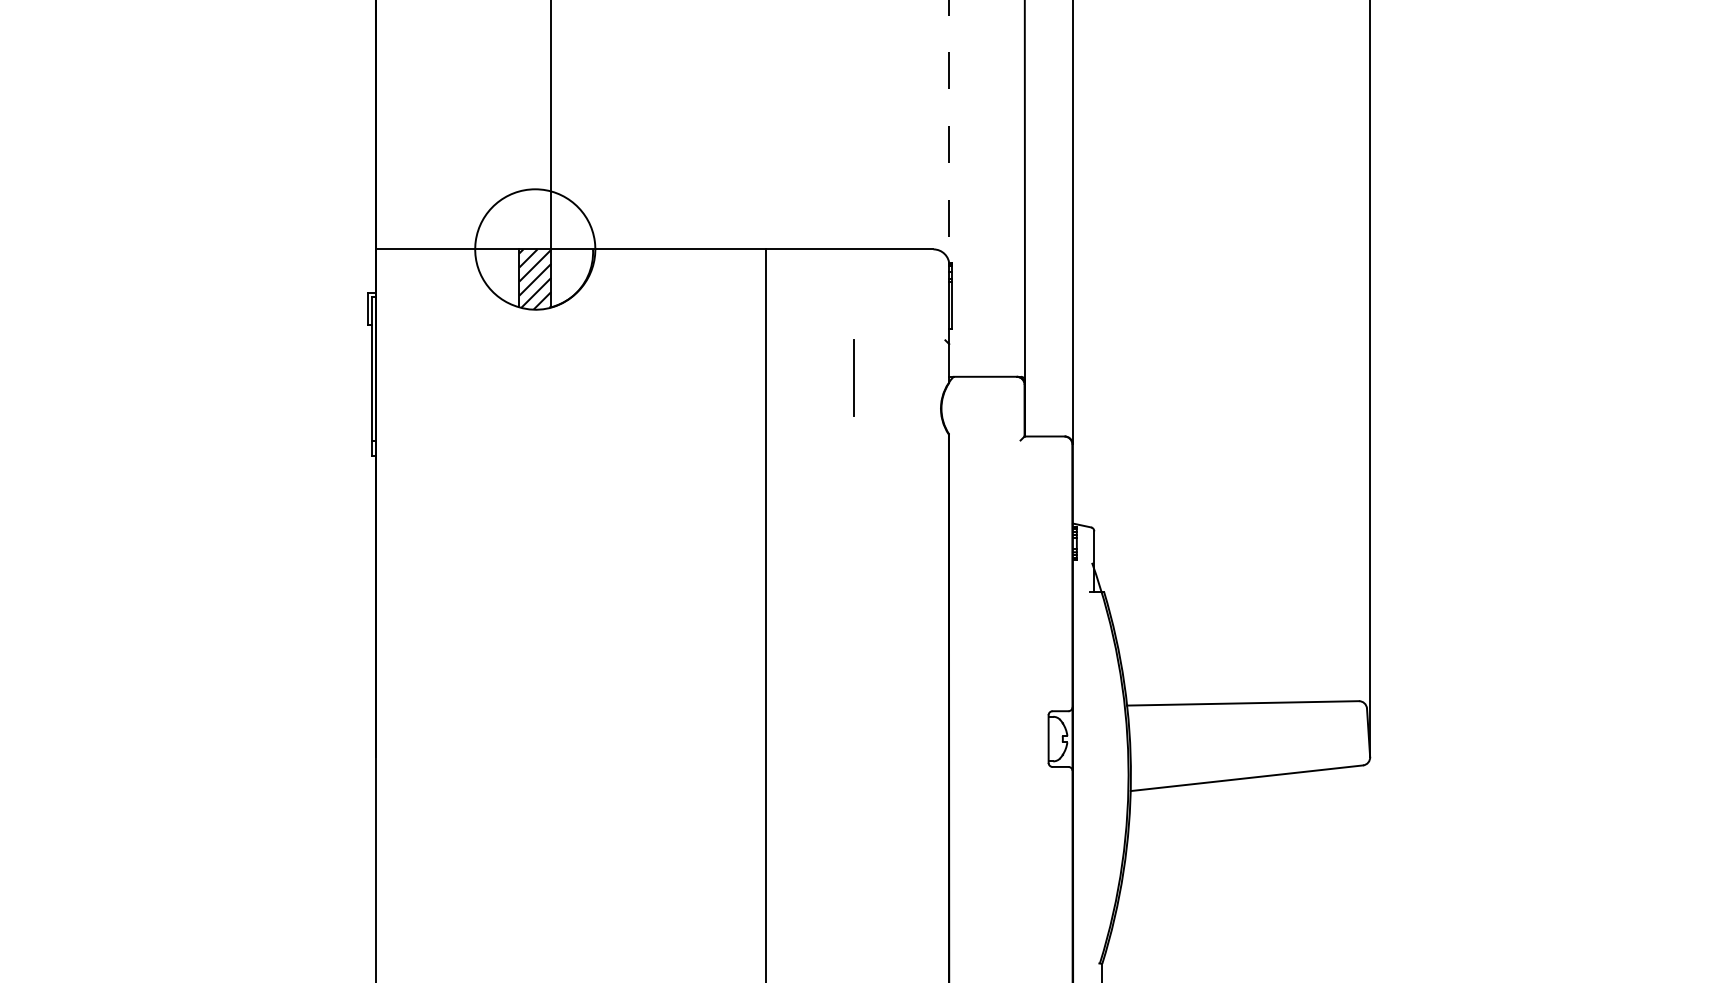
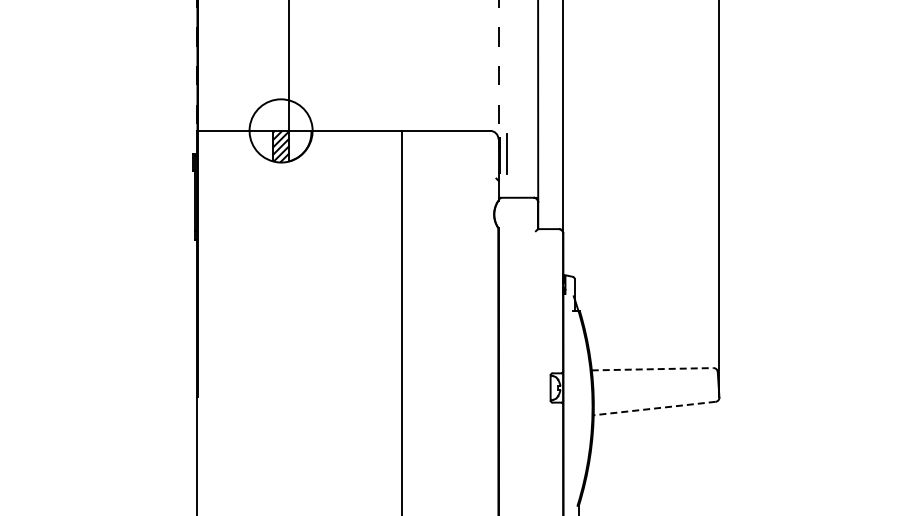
line: (852, 378) -> (506, 153), moved
line: (1242, 703) -> (652, 369), solid -> dashed
line: (1246, 778) -> (654, 408), solid -> dashed

